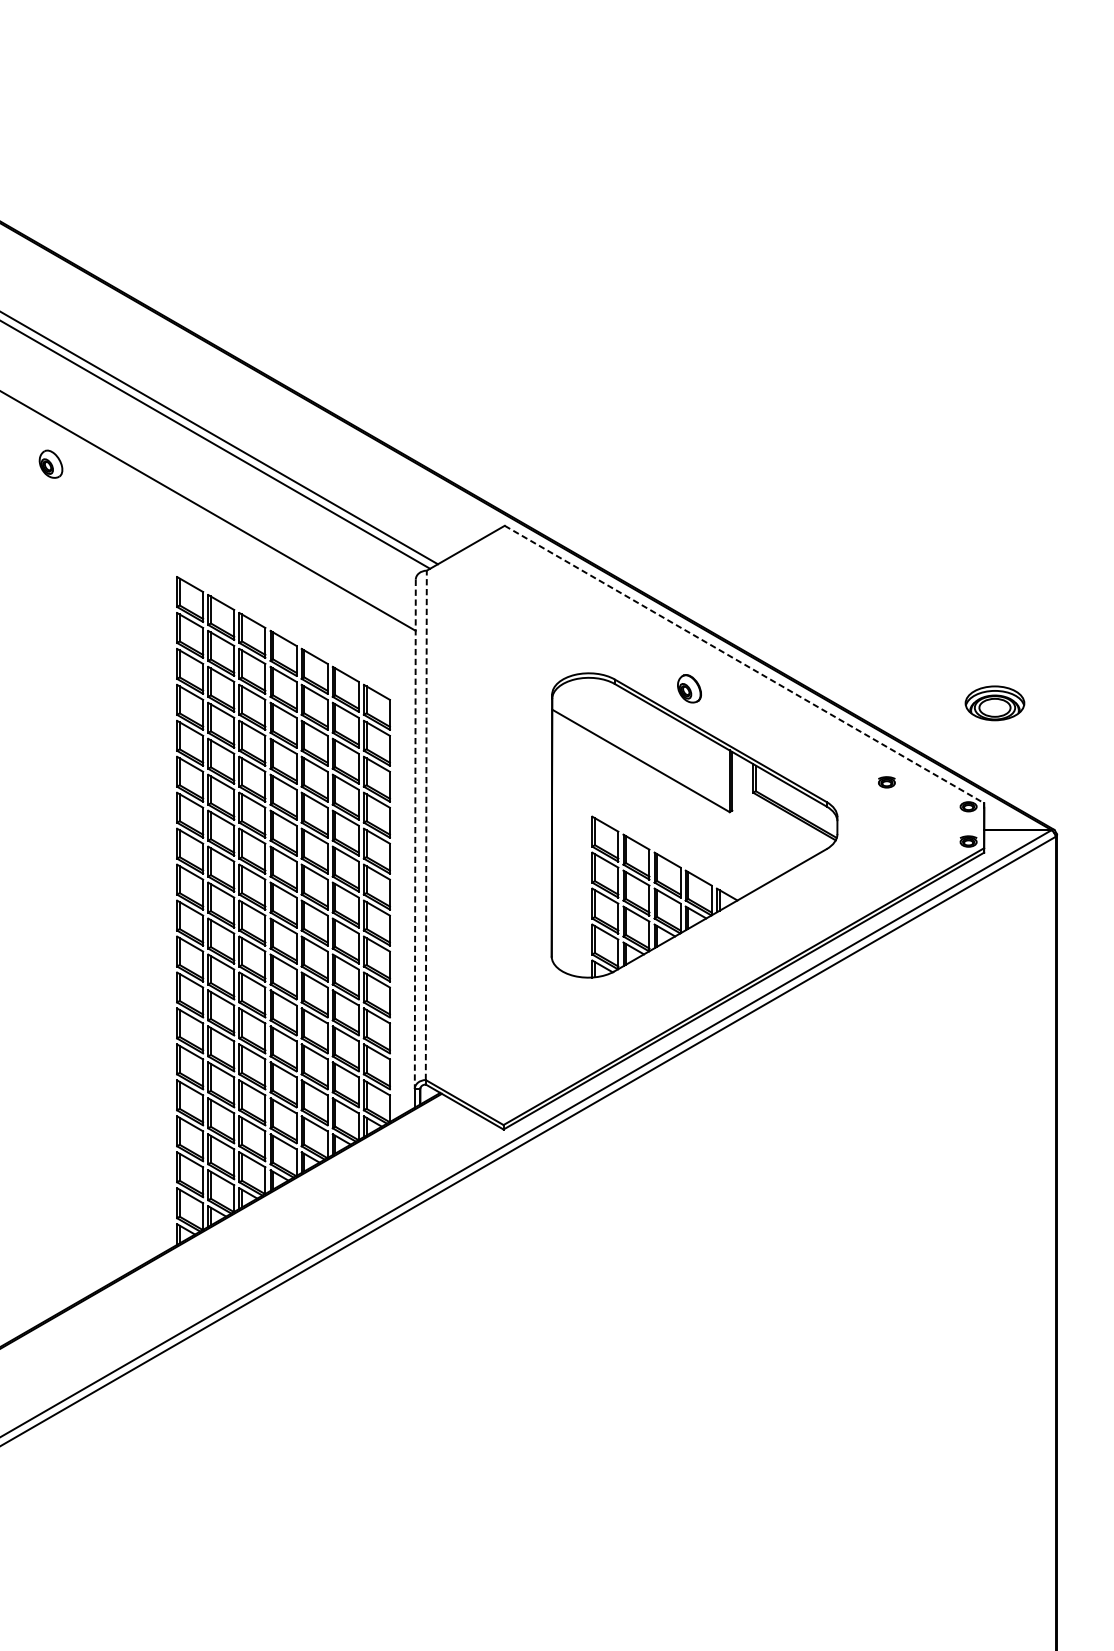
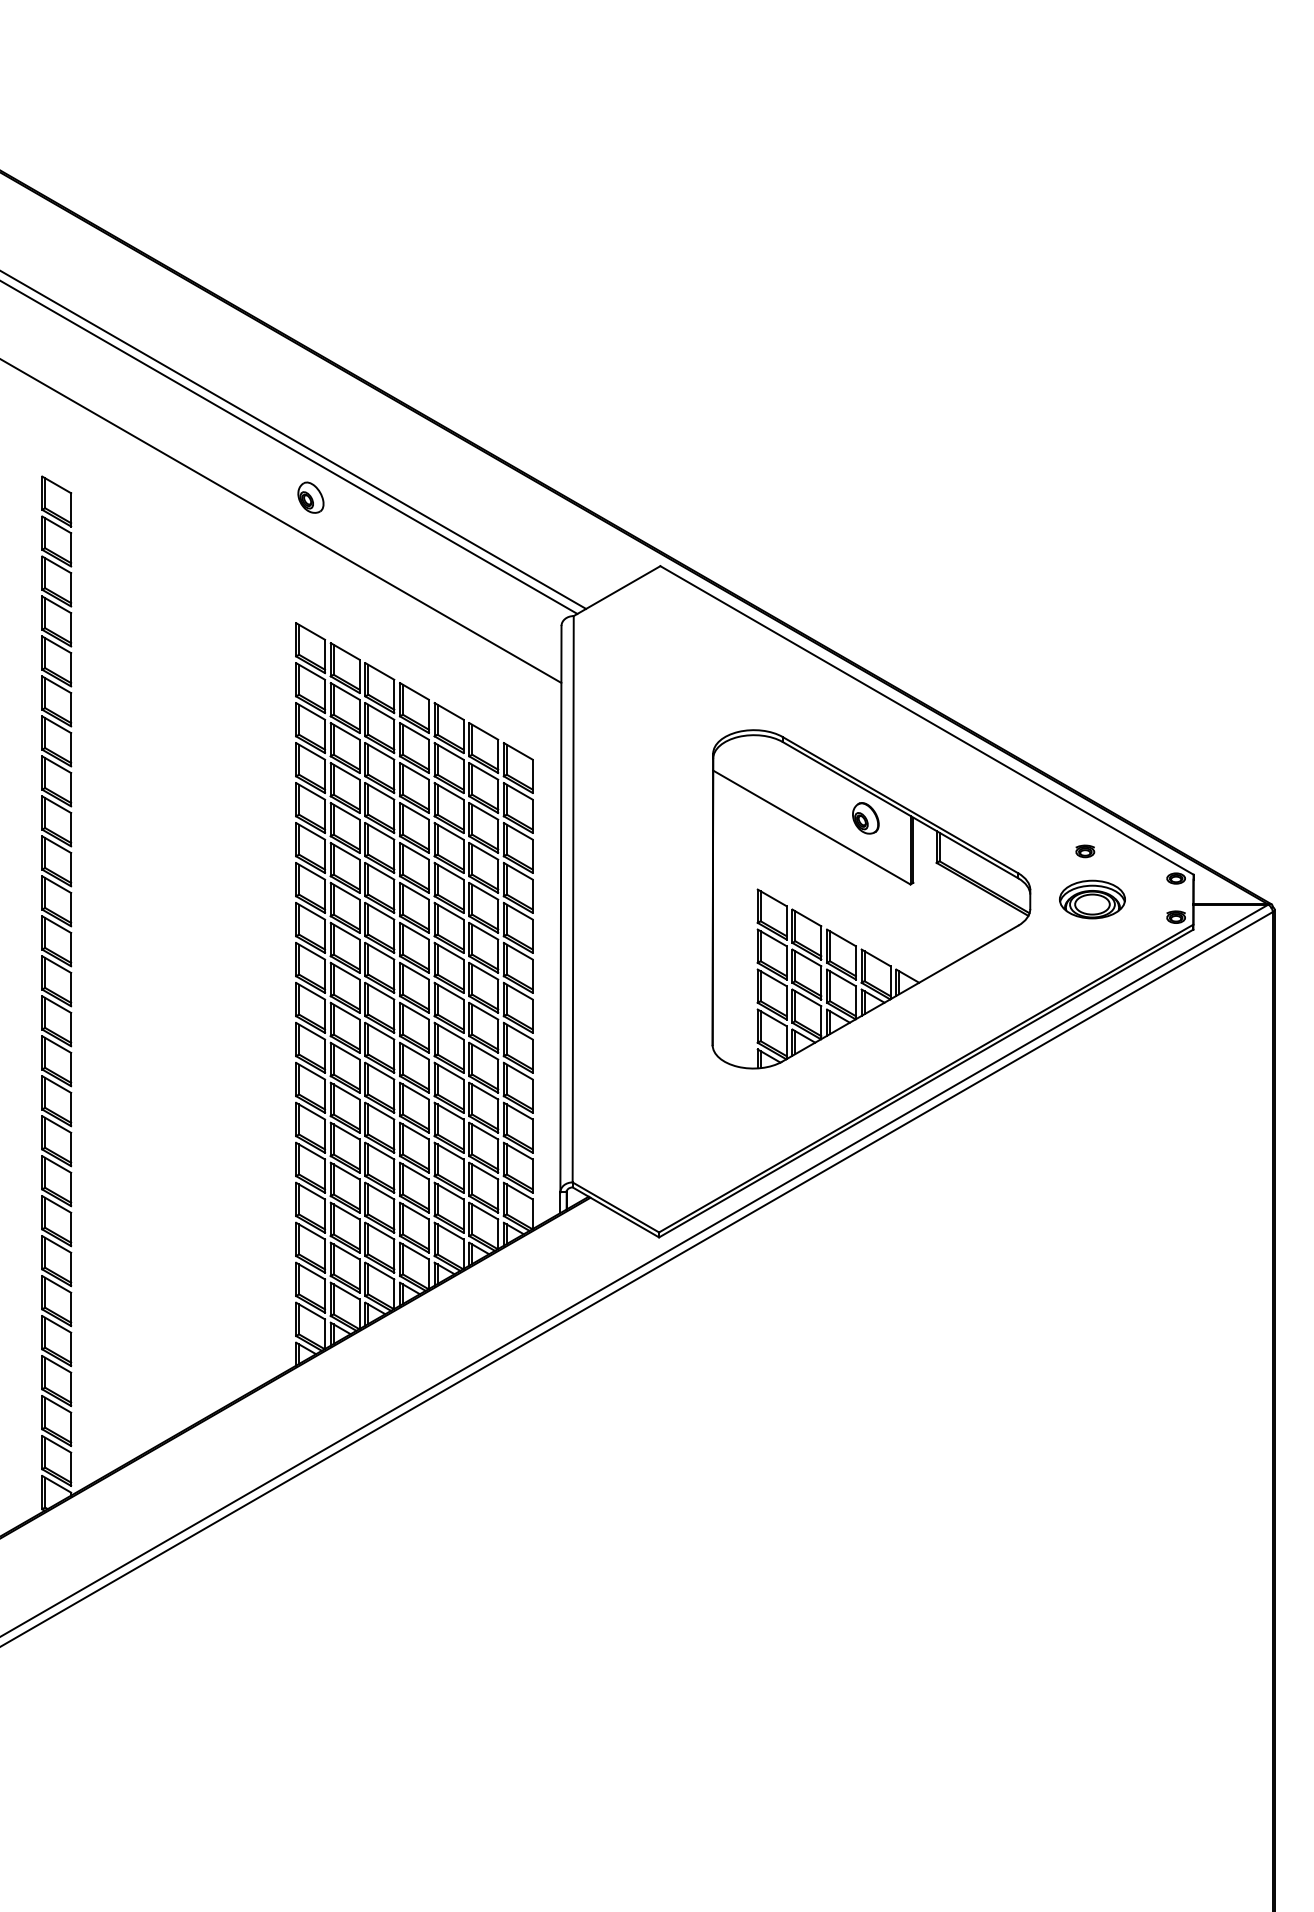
part: (50, 464) -> (310, 497), moved
line: (744, 664) -> (926, 720), dashed -> solid
part: (689, 688) -> (865, 818), moved
part: (995, 703) -> (1092, 899), moved
line: (426, 824) -> (573, 898), dashed -> solid
line: (414, 834) -> (560, 909), dashed -> solid

